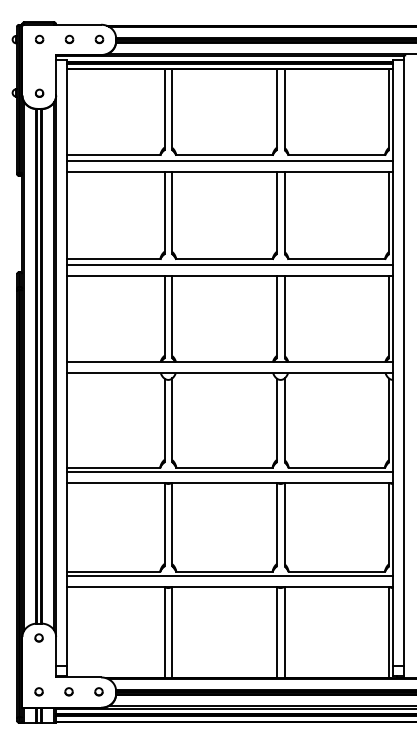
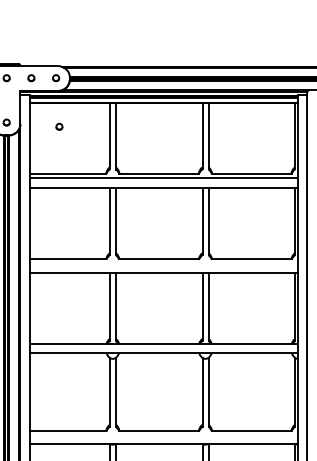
part: (103, 98) -> (59, 126), added
line: (230, 264) -> (164, 263), removed
line: (230, 472) -> (164, 435), removed

